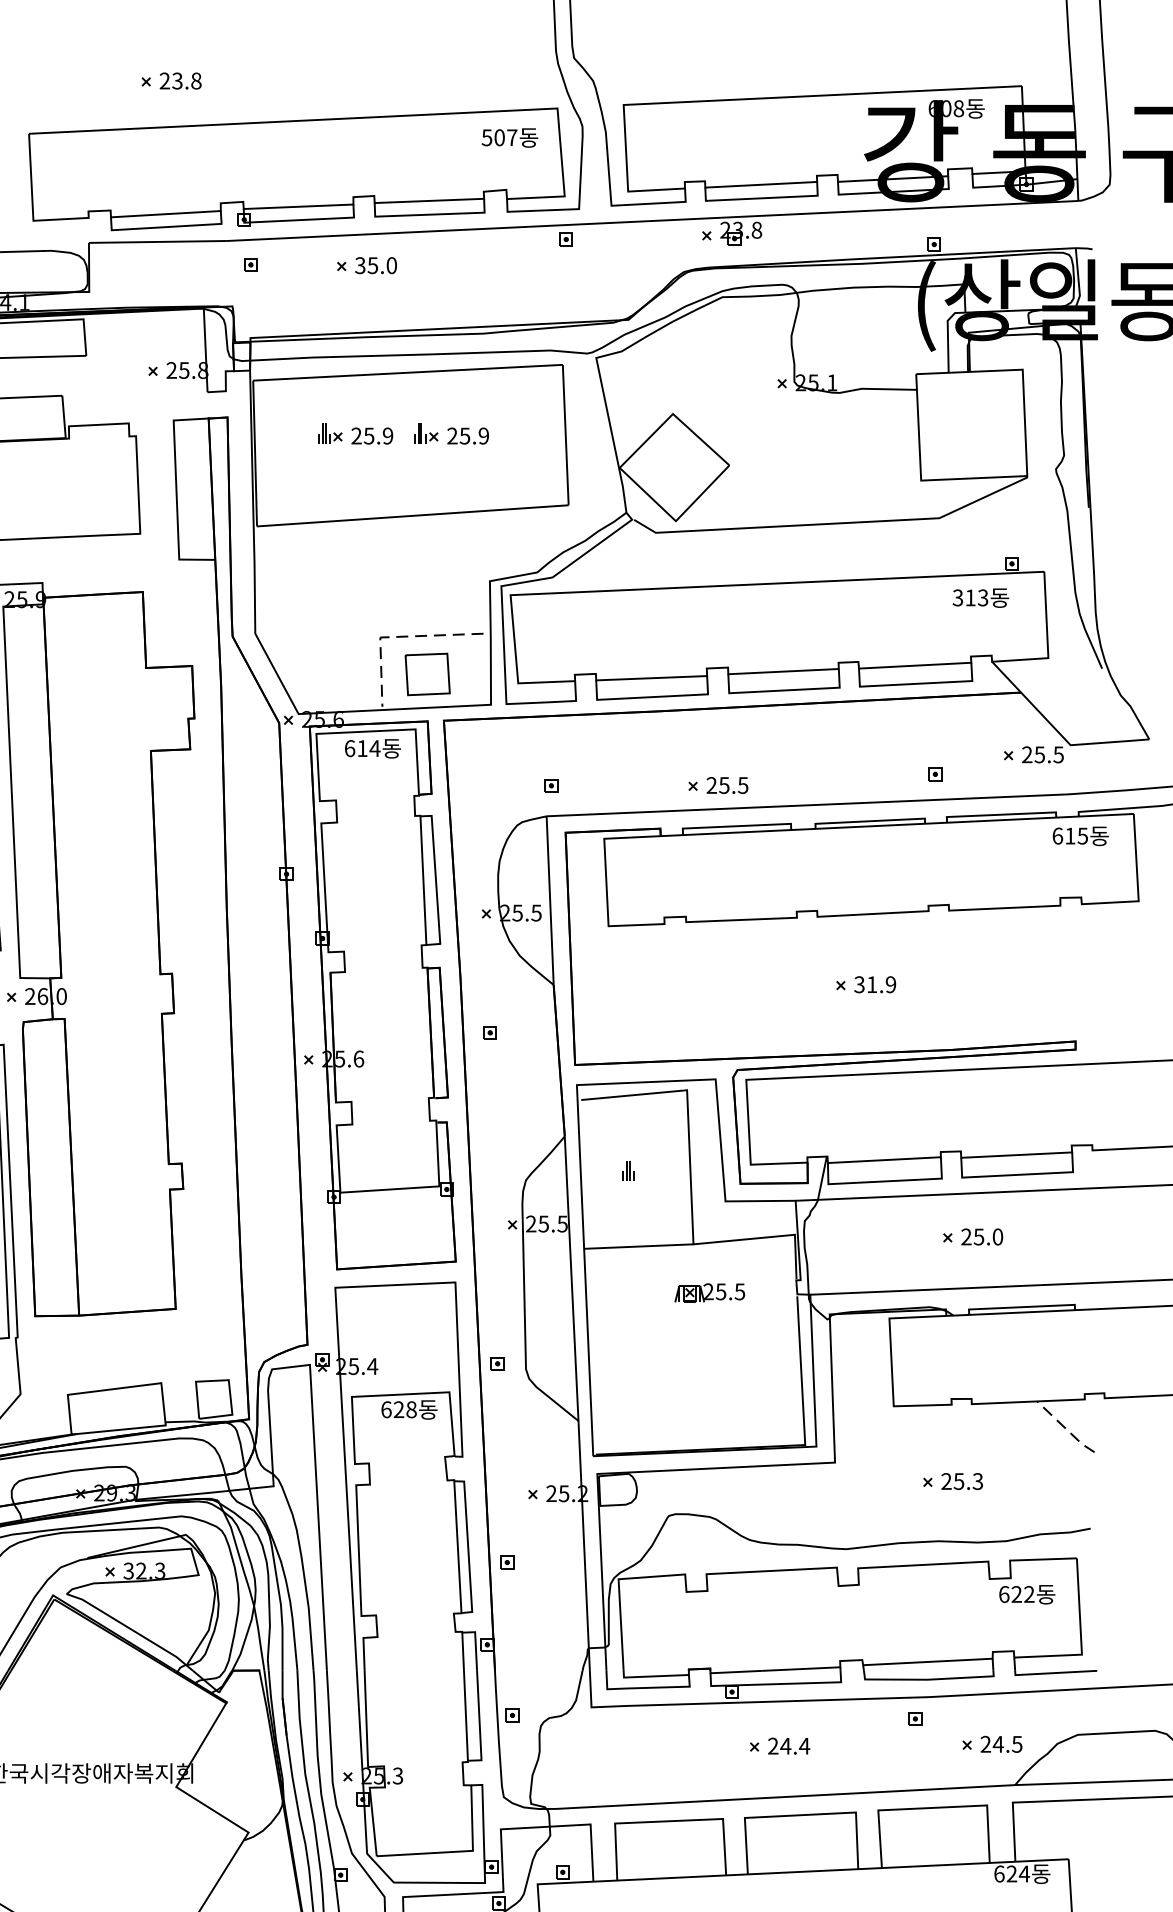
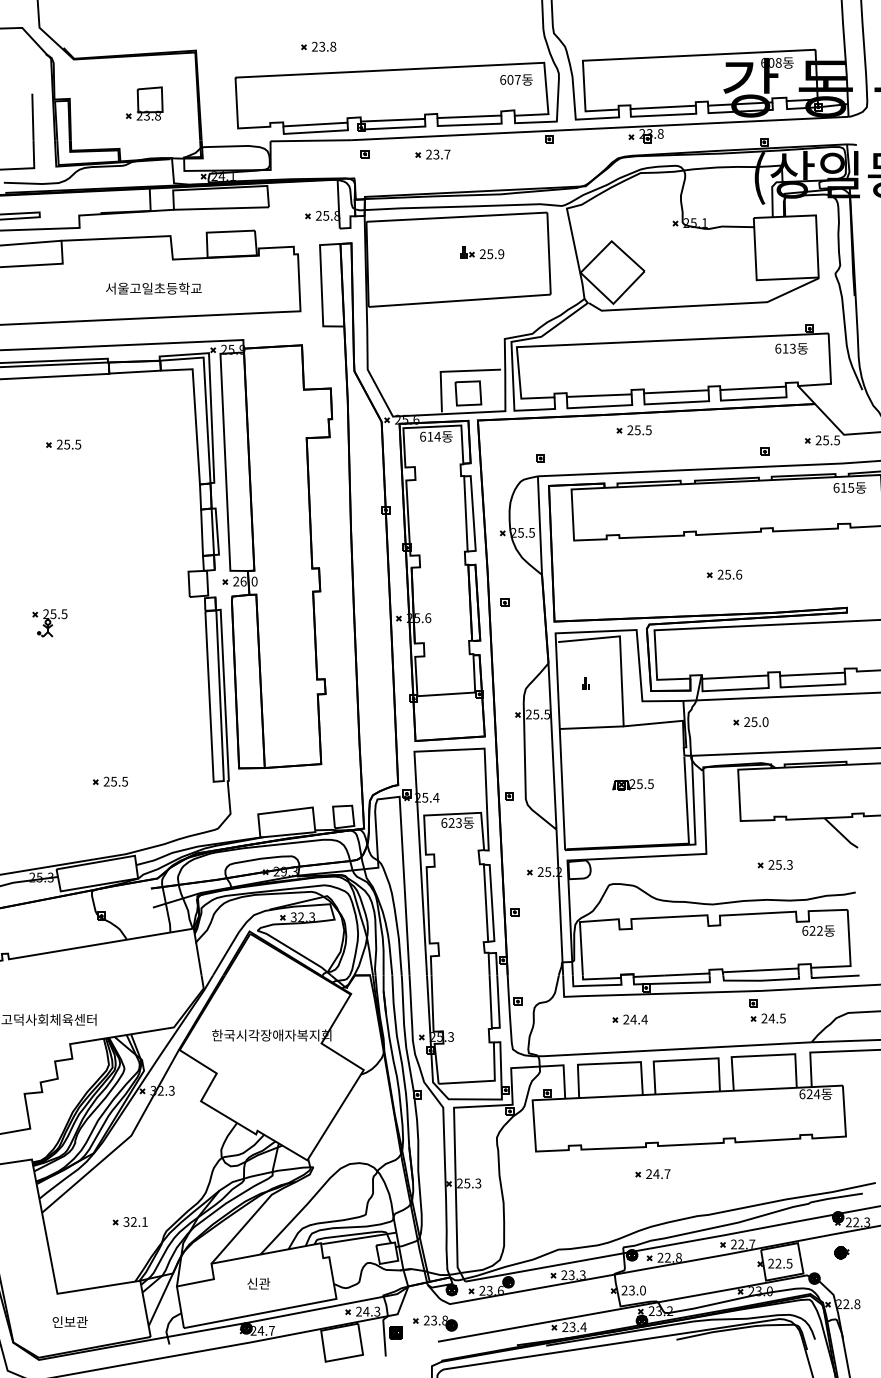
text: (487, 137) -> (503, 79), 507 -> 607
text: (376, 265) -> (438, 154), 35.0 -> 23.7
part: (355, 433) -> (426, 252), removed
text: (958, 597) -> (778, 348), 313 -> 613
line: (395, 636) -> (449, 371), dashed -> solid
part: (717, 785) -> (633, 430), moved
text: (874, 984) -> (729, 574), 31.9 -> 25.6
part: (972, 1237) -> (750, 722), moved
part: (708, 1292) -> (632, 784), moved
text: (410, 1408) -> (458, 822), 628 -> 623
line: (1064, 1427) -> (840, 833), dashed -> solid
part: (990, 1744) -> (767, 1018), moved
part: (778, 1746) -> (629, 1019), moved

